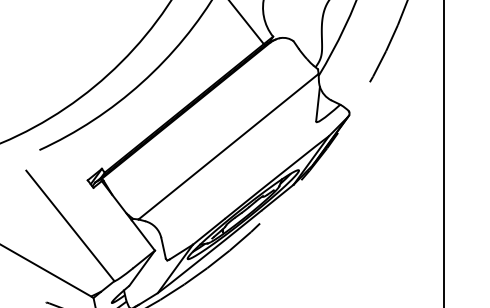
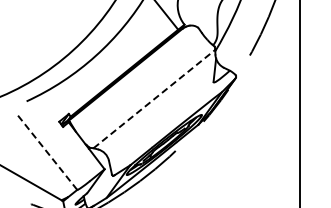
line: (228, 145) -> (154, 98), solid -> dashed
line: (70, 225) -> (47, 152), solid -> dashed

